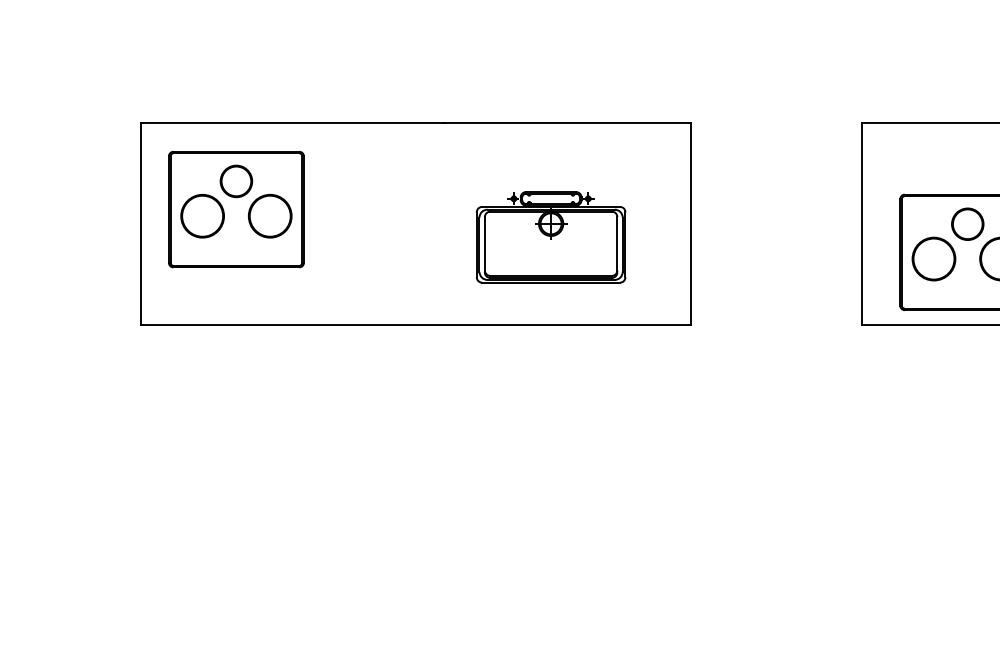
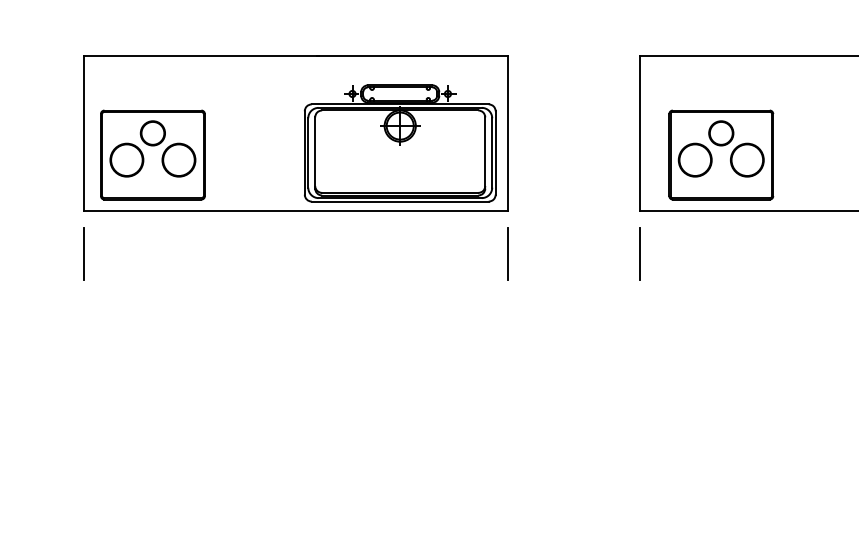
part: (235, 208) -> (152, 154), moved
part: (551, 237) -> (400, 143), size x1.67
line: (690, 380) -> (507, 253), added
line: (141, 381) -> (84, 254), added
line: (861, 381) -> (639, 254), added

